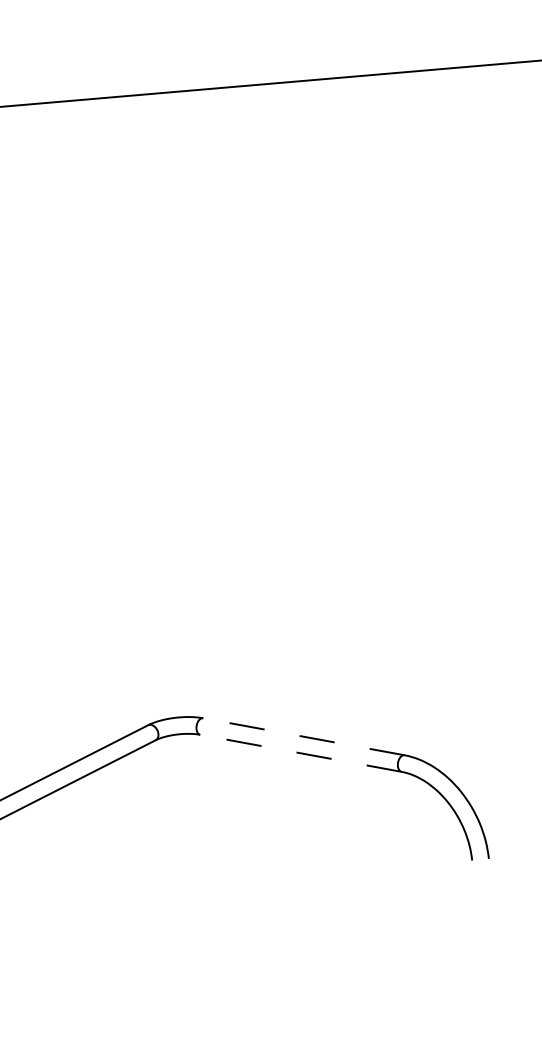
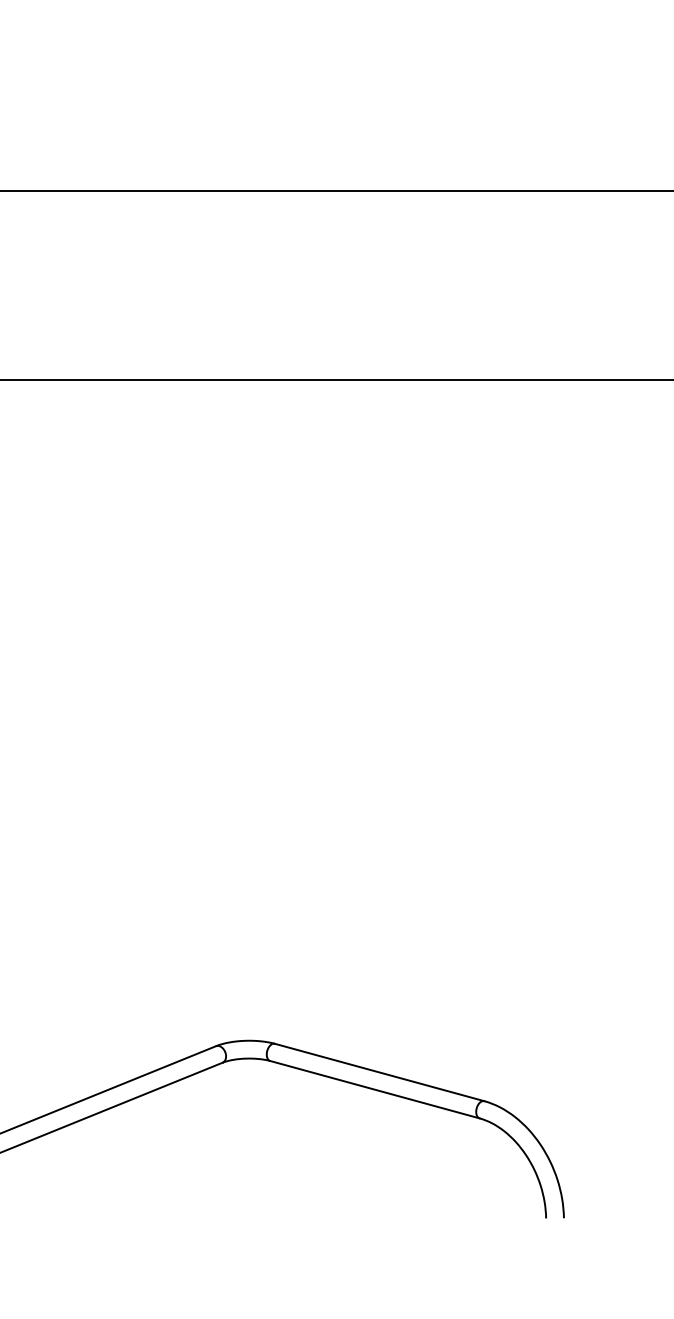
line: (303, 736) -> (379, 1072), dashed -> solid
line: (300, 753) -> (374, 1089), dashed -> solid

